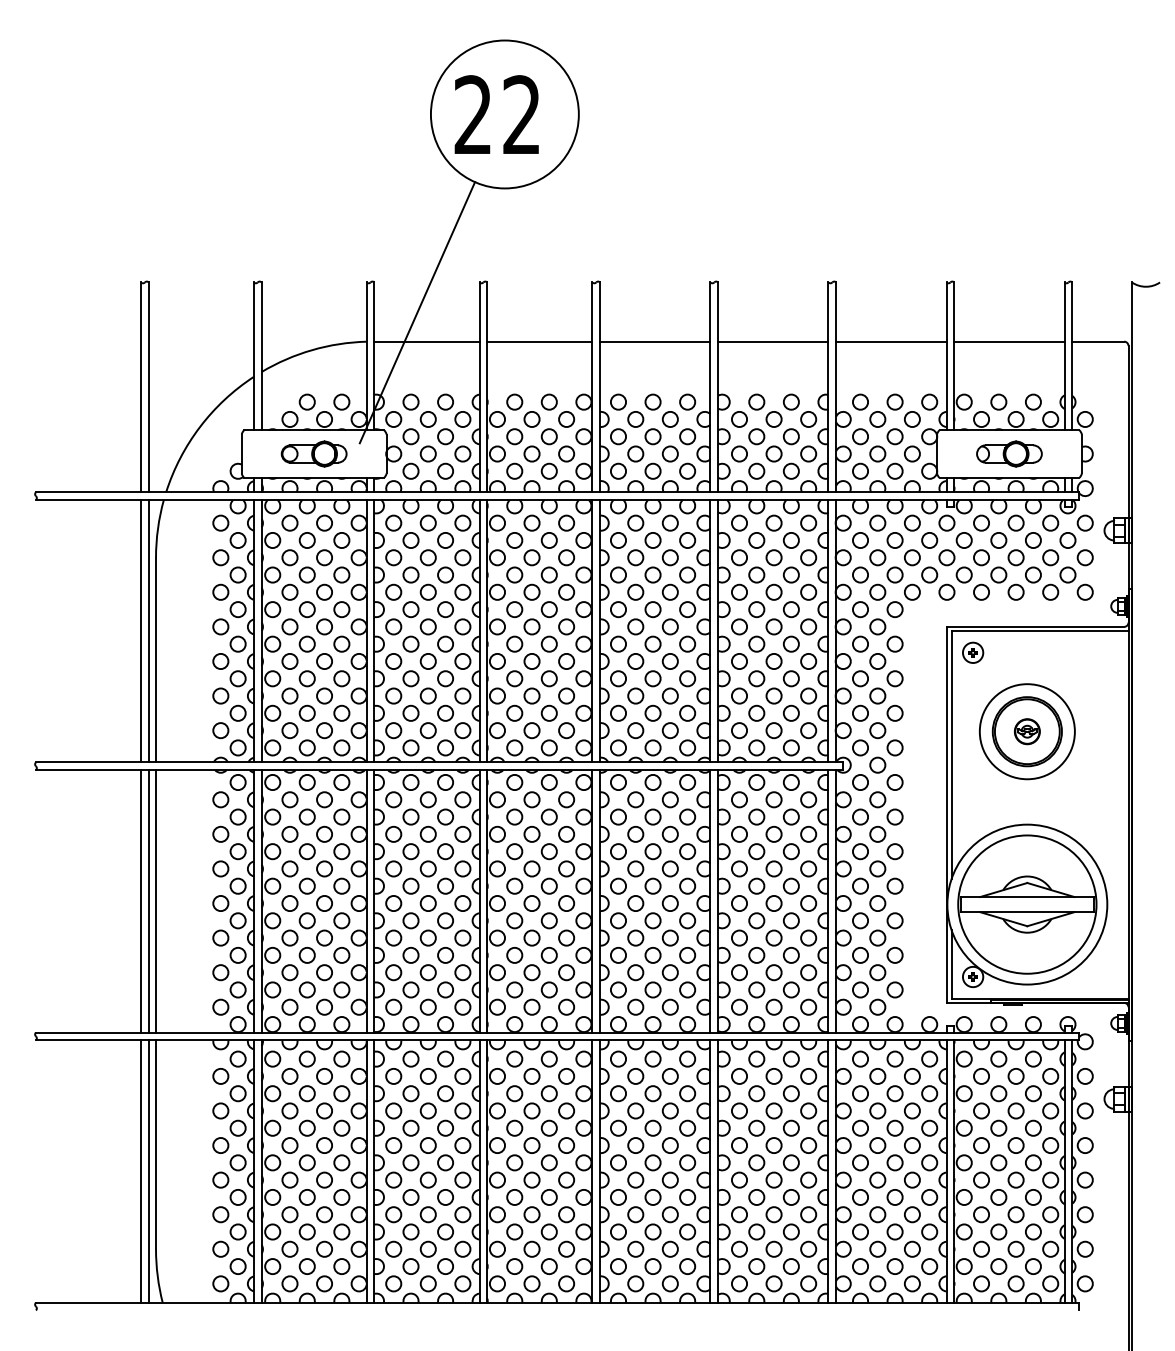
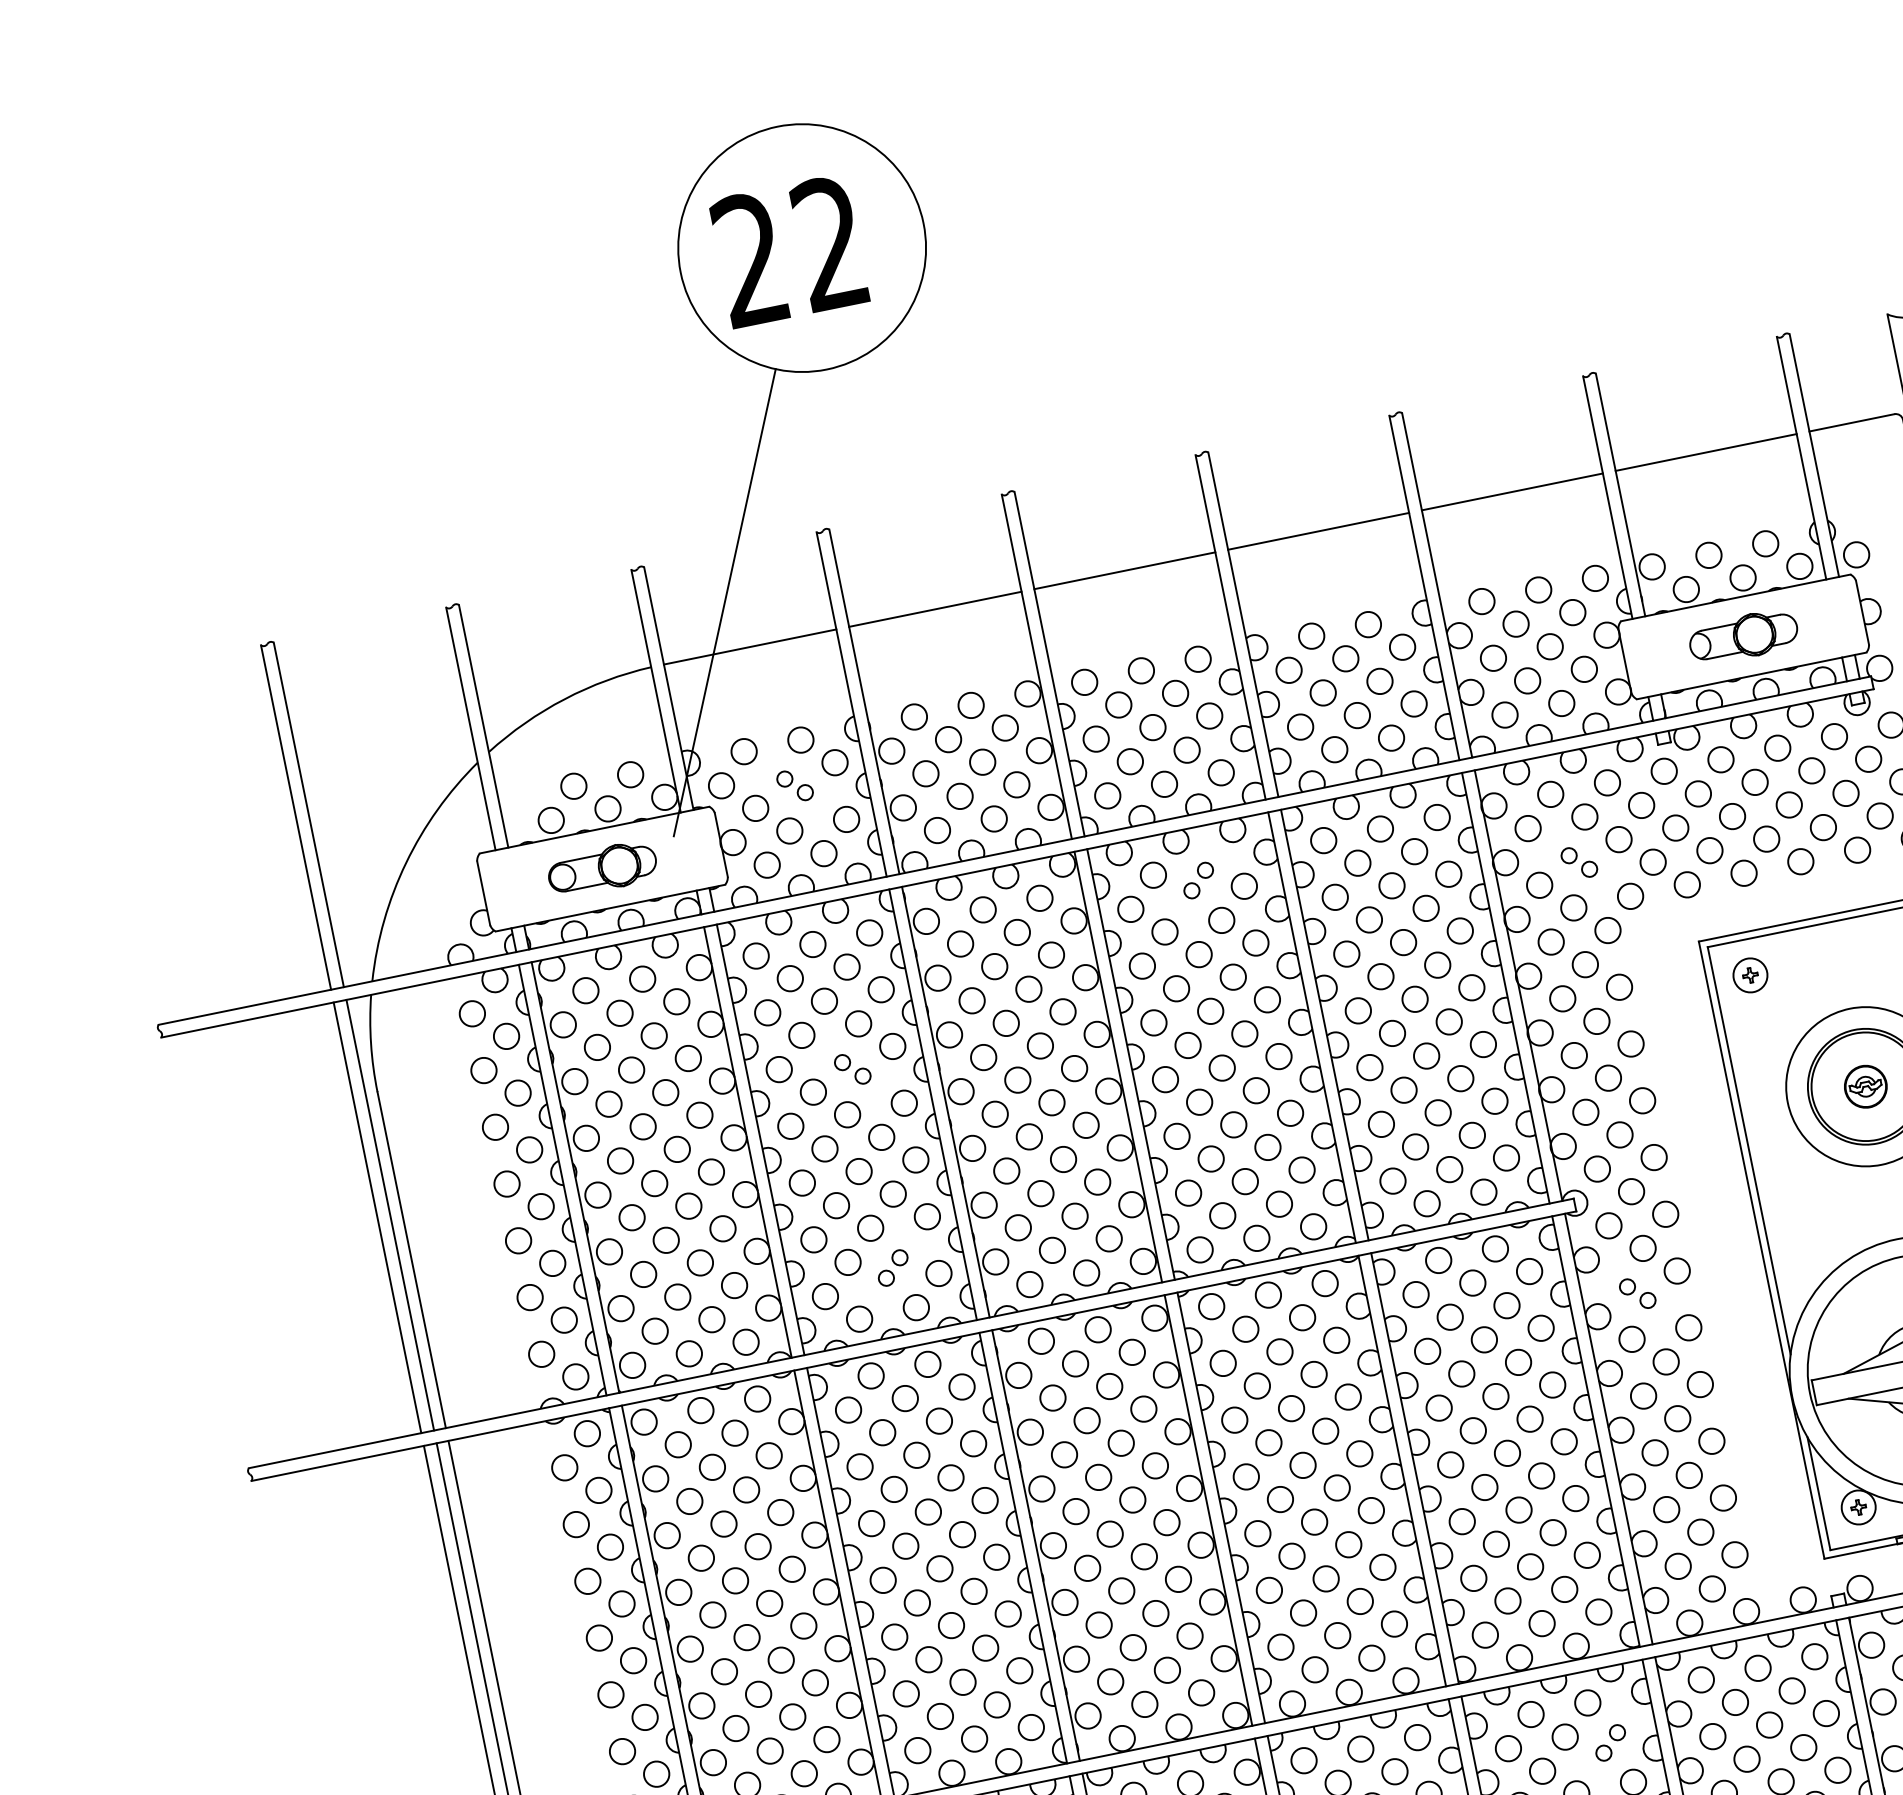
part: (436, 428) -> (794, 786), size x0.6
part: (661, 531) -> (1198, 880), size x0.6
part: (886, 566) -> (1579, 862), size x0.6
part: (436, 600) -> (852, 1068), size x0.6
part: (436, 721) -> (892, 1267), size x0.6
part: (869, 825) -> (1638, 1293), size x0.6
part: (799, 1085) -> (1609, 1743), size x0.6

